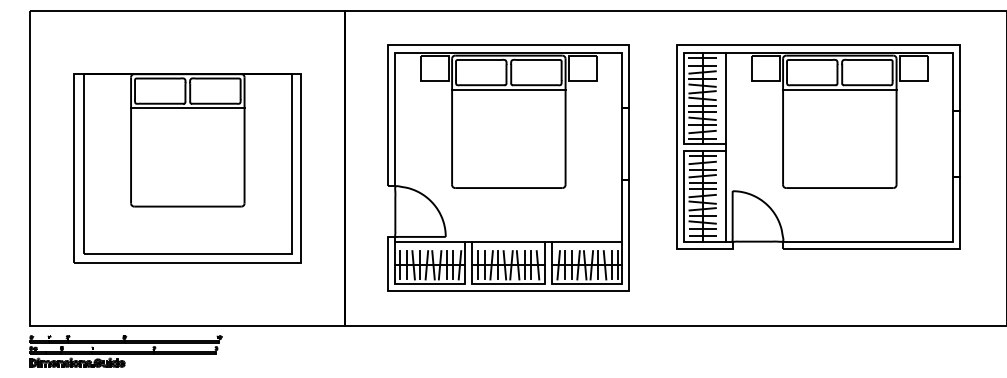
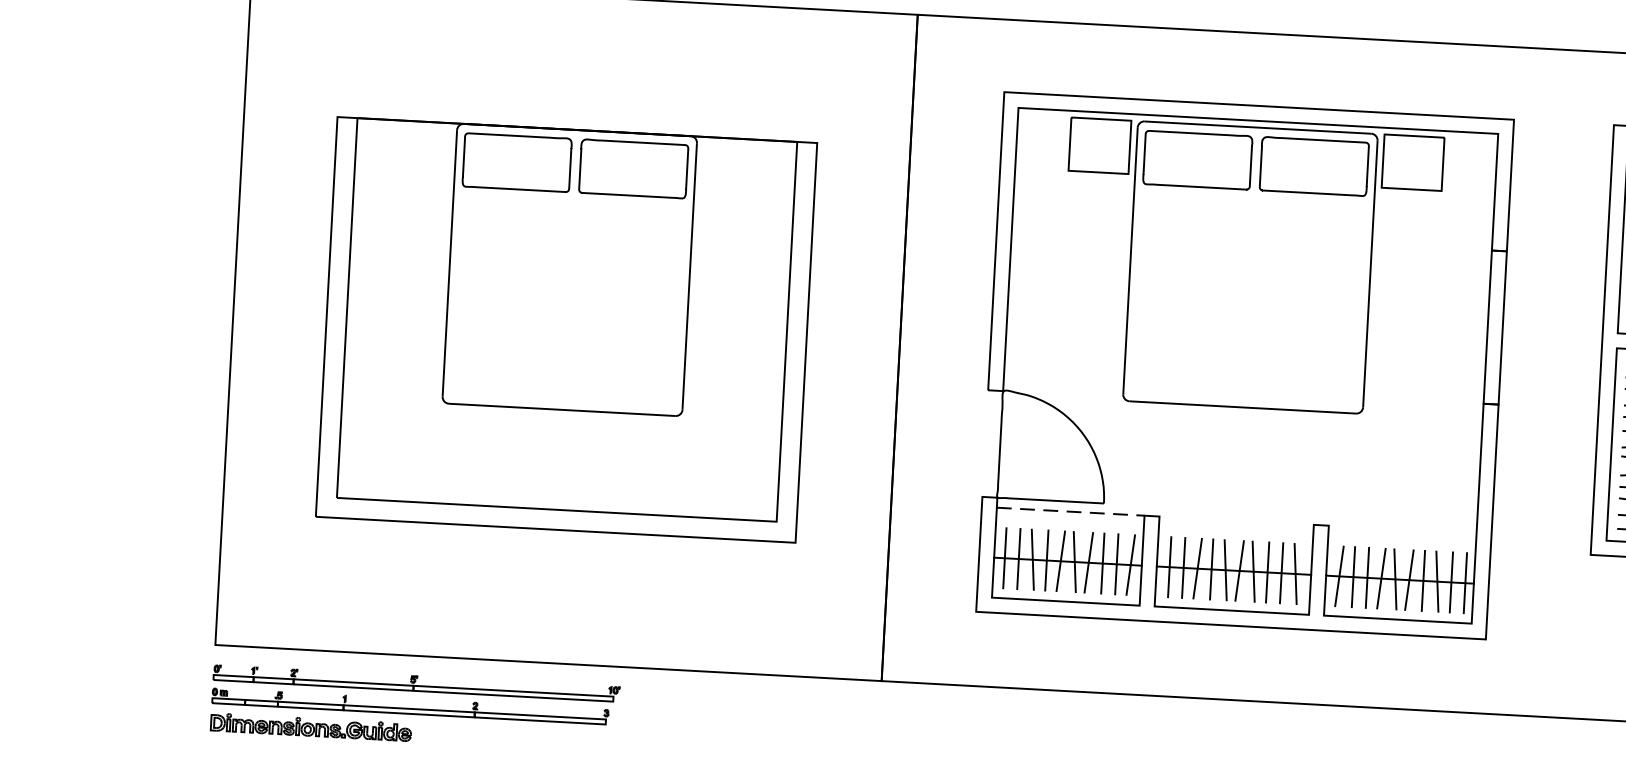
line: (508, 89) -> (1253, 199), removed
line: (187, 108) -> (572, 202), removed
line: (430, 241) -> (1071, 511), solid -> dashed
line: (508, 241) -> (1236, 520), removed
line: (587, 241) -> (1402, 529), removed

